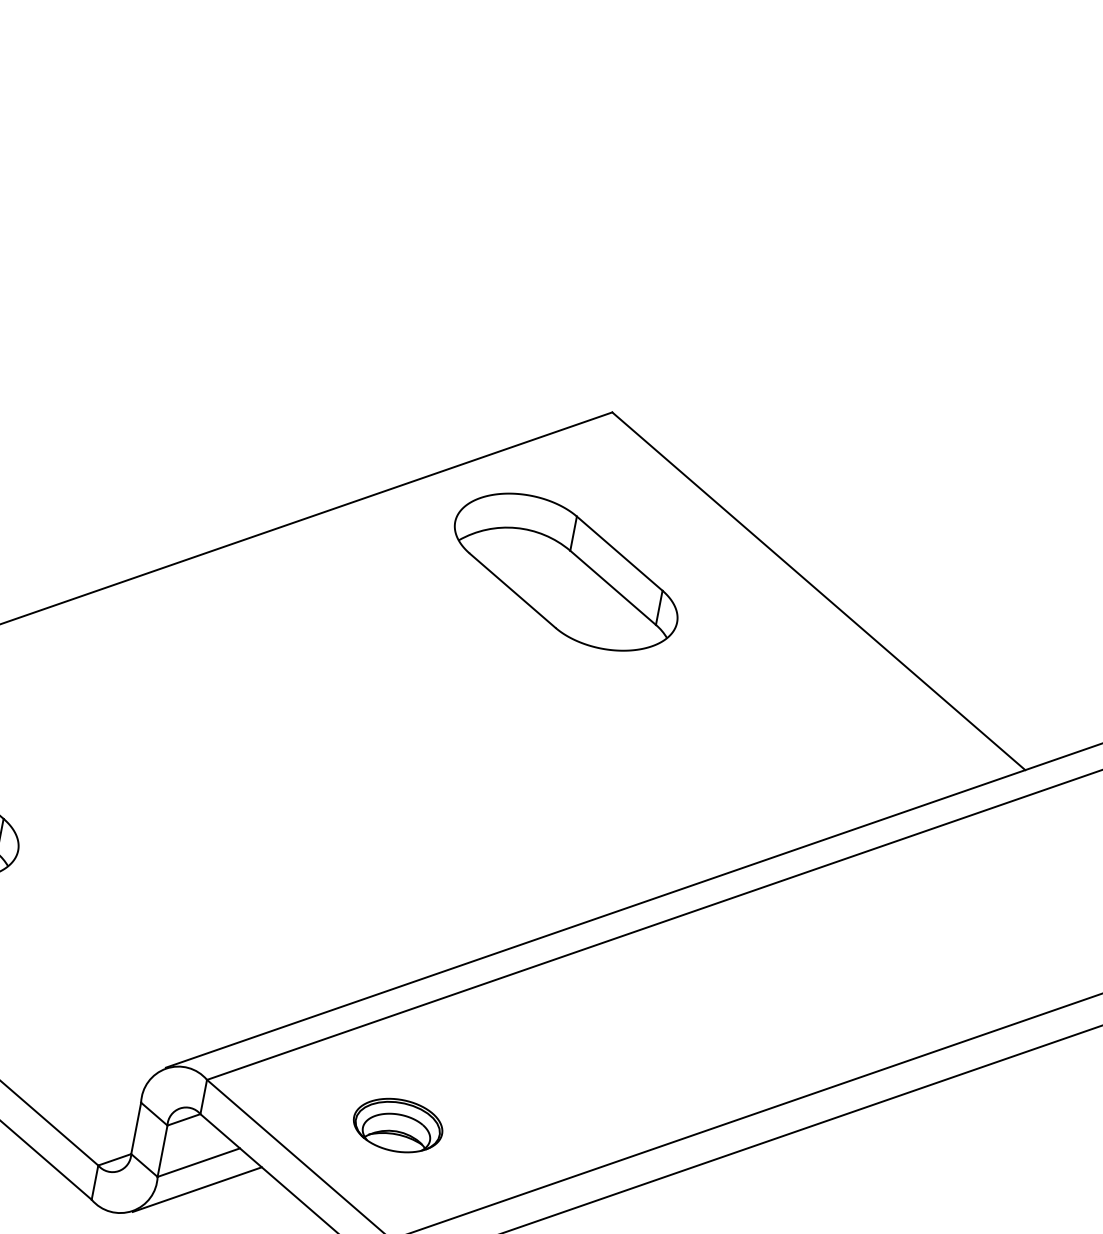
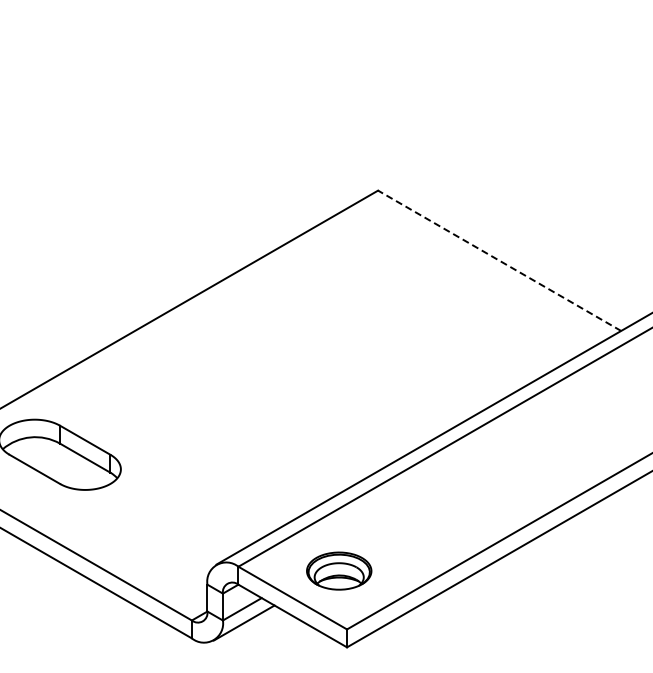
part: (566, 571) -> (370, 275), removed
line: (818, 590) -> (499, 260), solid -> dashed
part: (398, 1126) -> (339, 571), size x1.4

